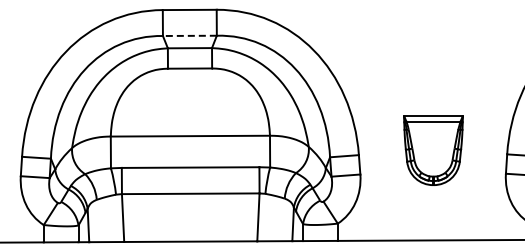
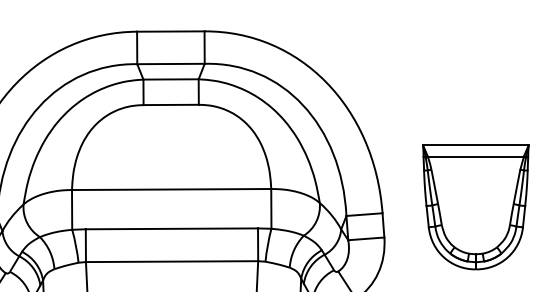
line: (189, 35) -> (170, 63), dashed -> solid
part: (433, 150) -> (475, 207), size x1.43

